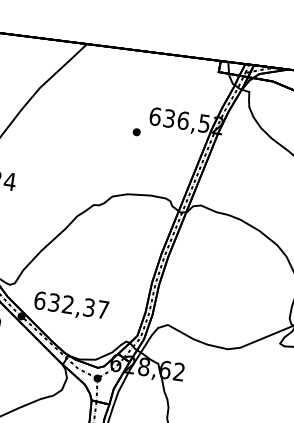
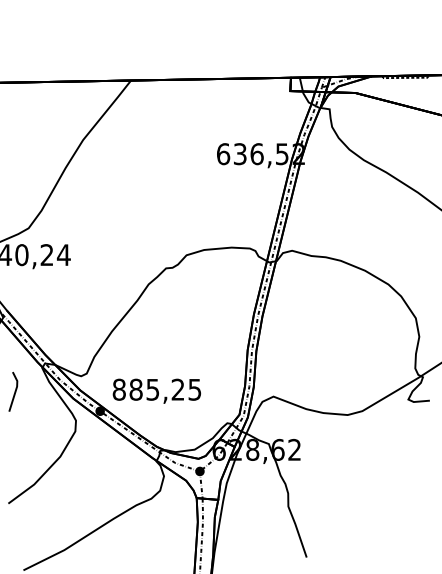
part: (136, 132) -> (203, 175), removed
text: (71, 304) -> (156, 389), 632,37 -> 885,25

